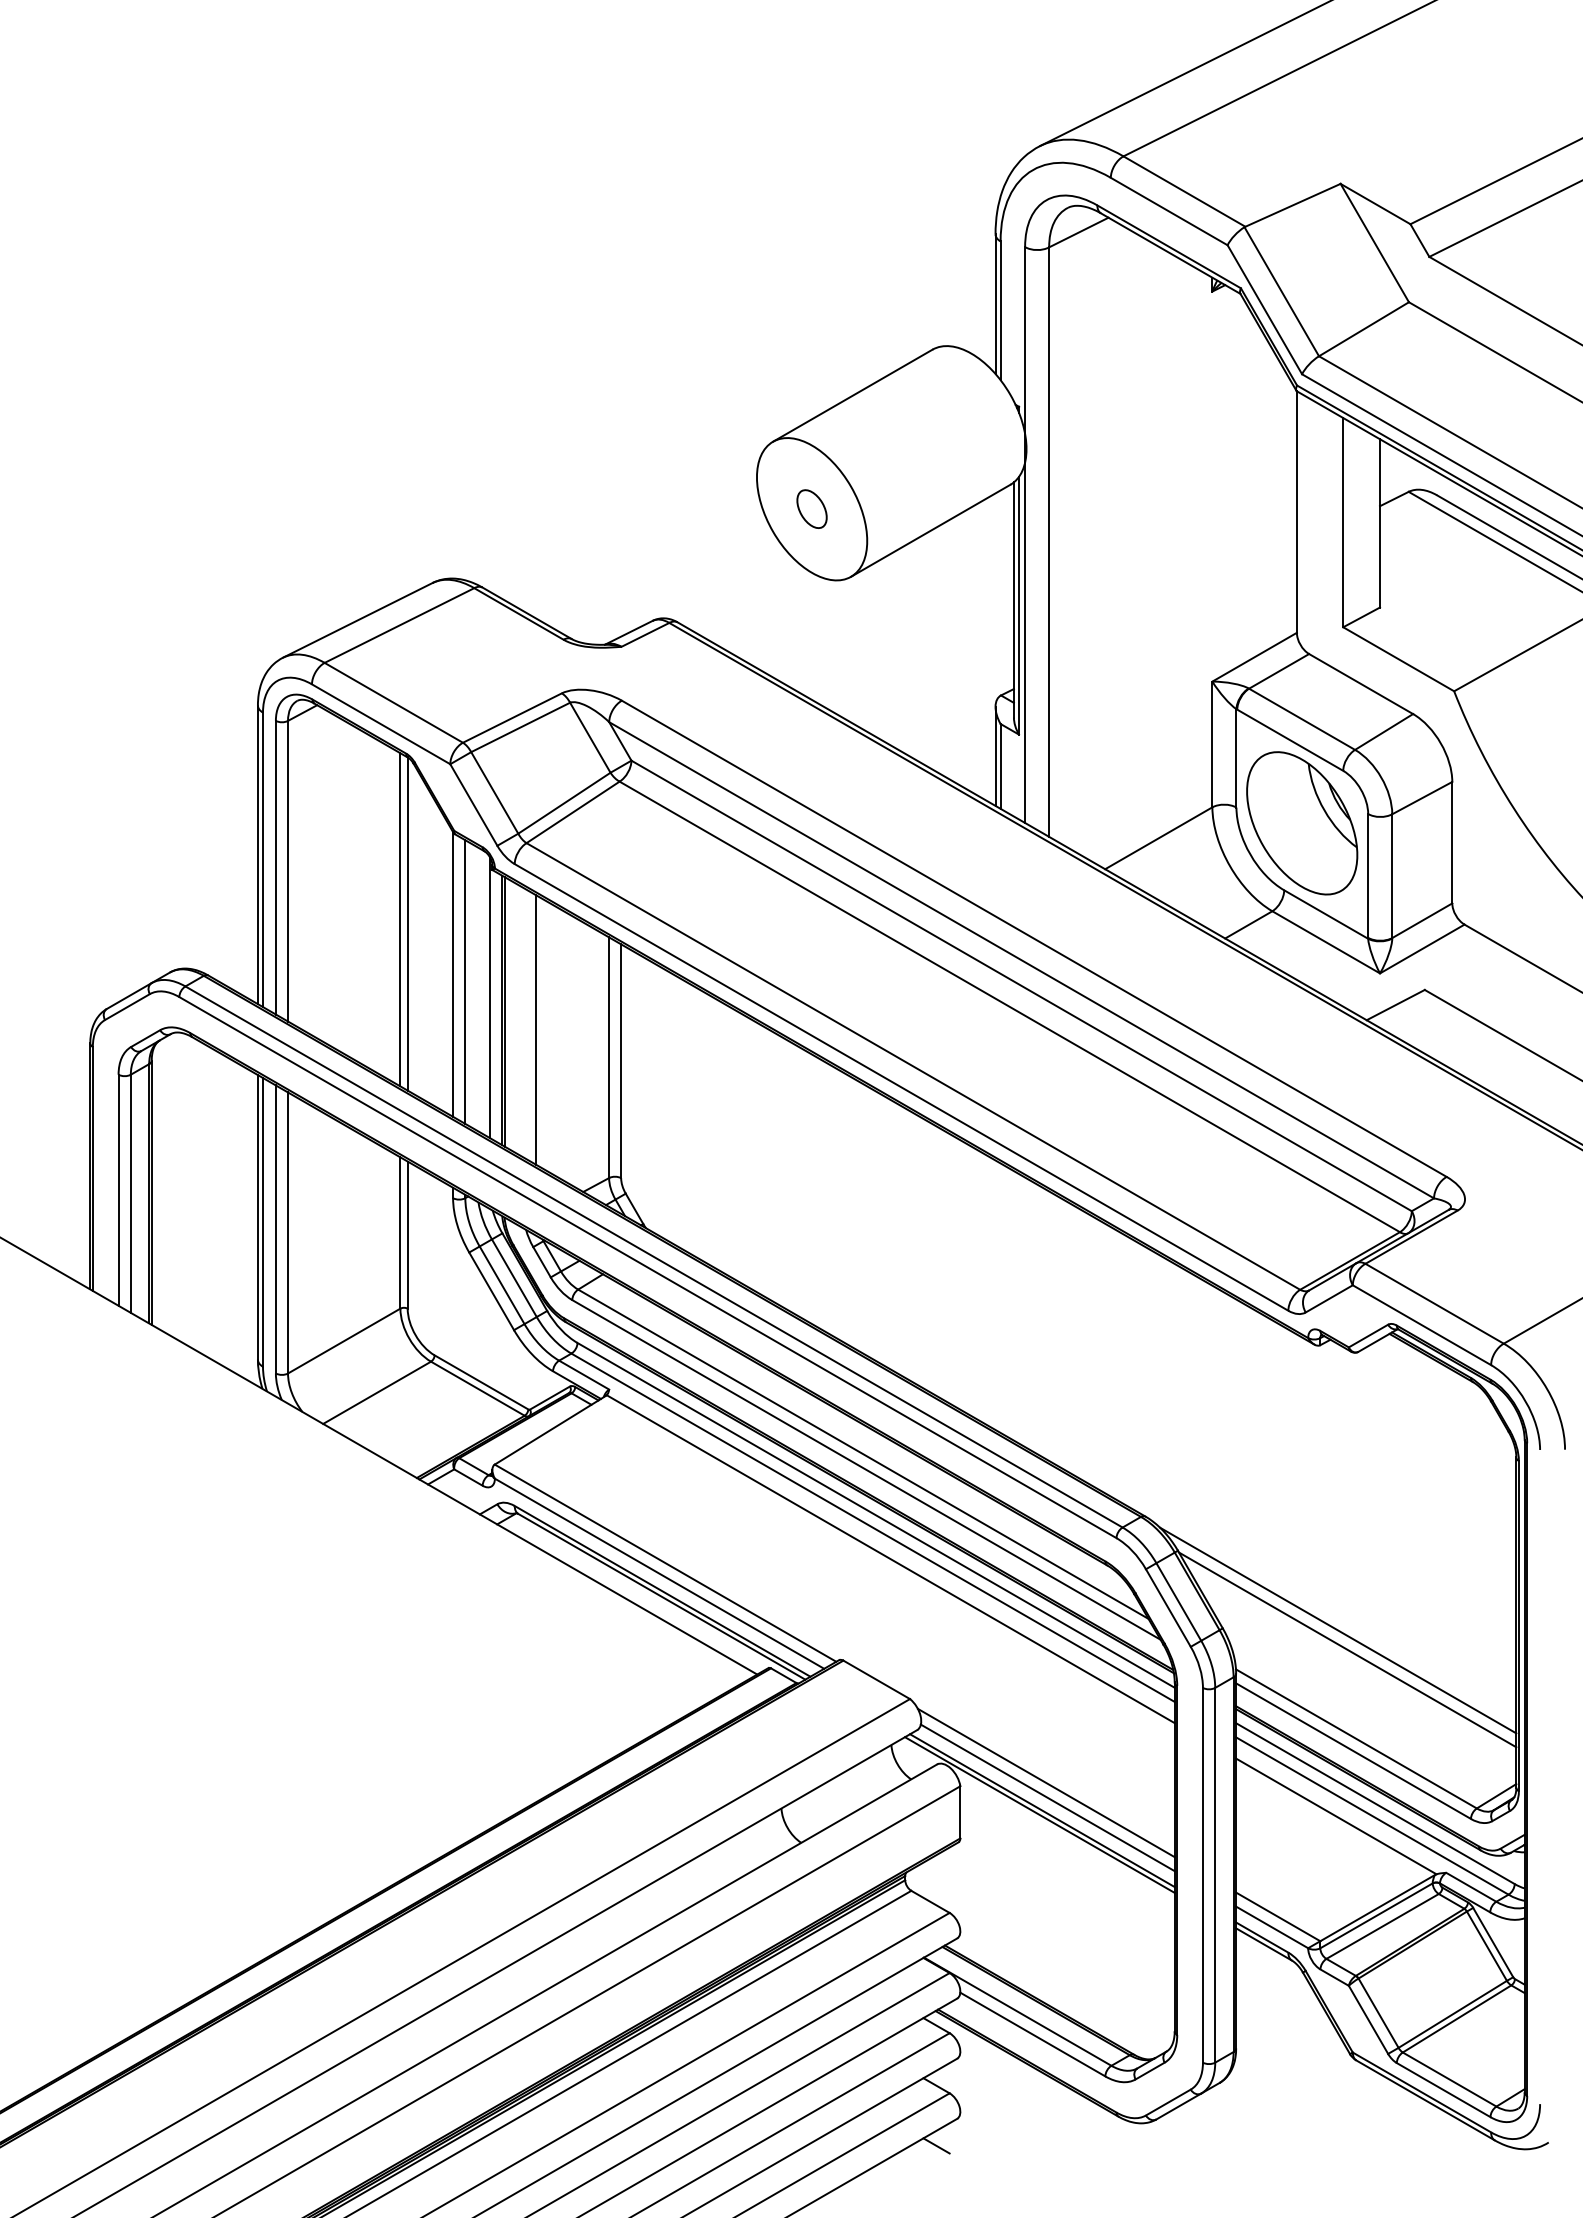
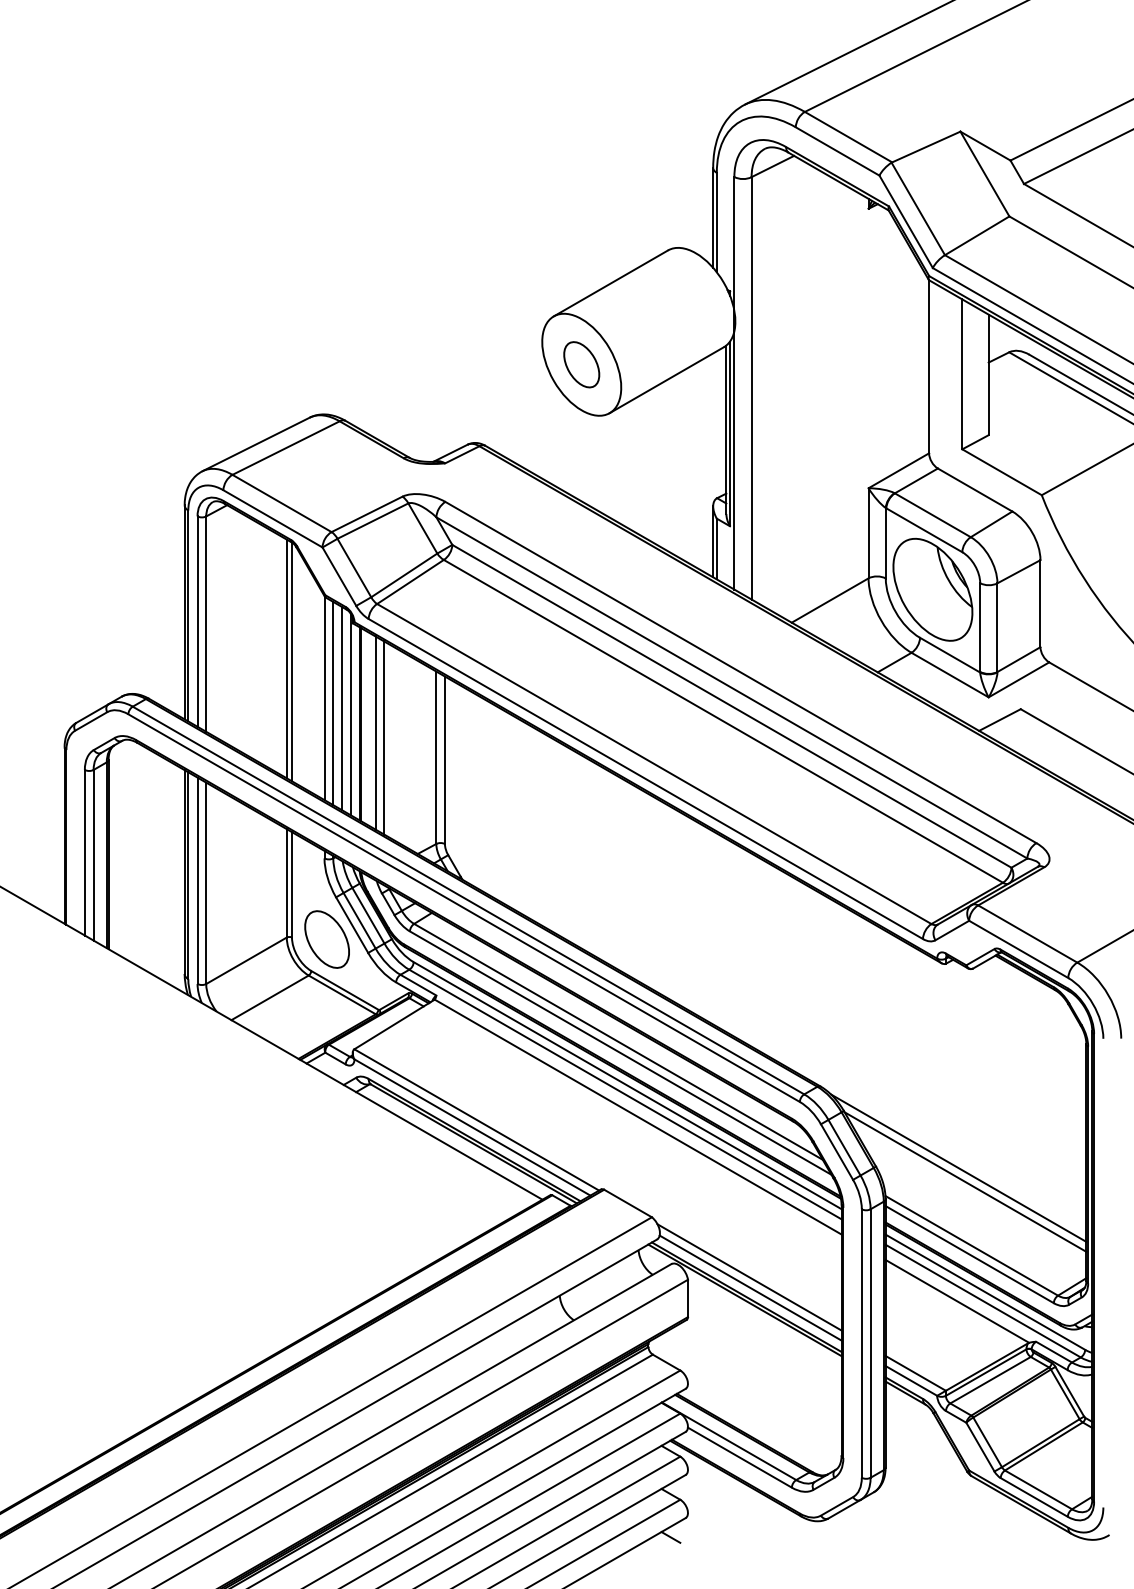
part: (811, 508) -> (581, 364), size x1.67
line: (477, 988) -> (342, 708), added
line: (524, 1022) -> (375, 732), added
part: (456, 1311) -> (326, 939), added

